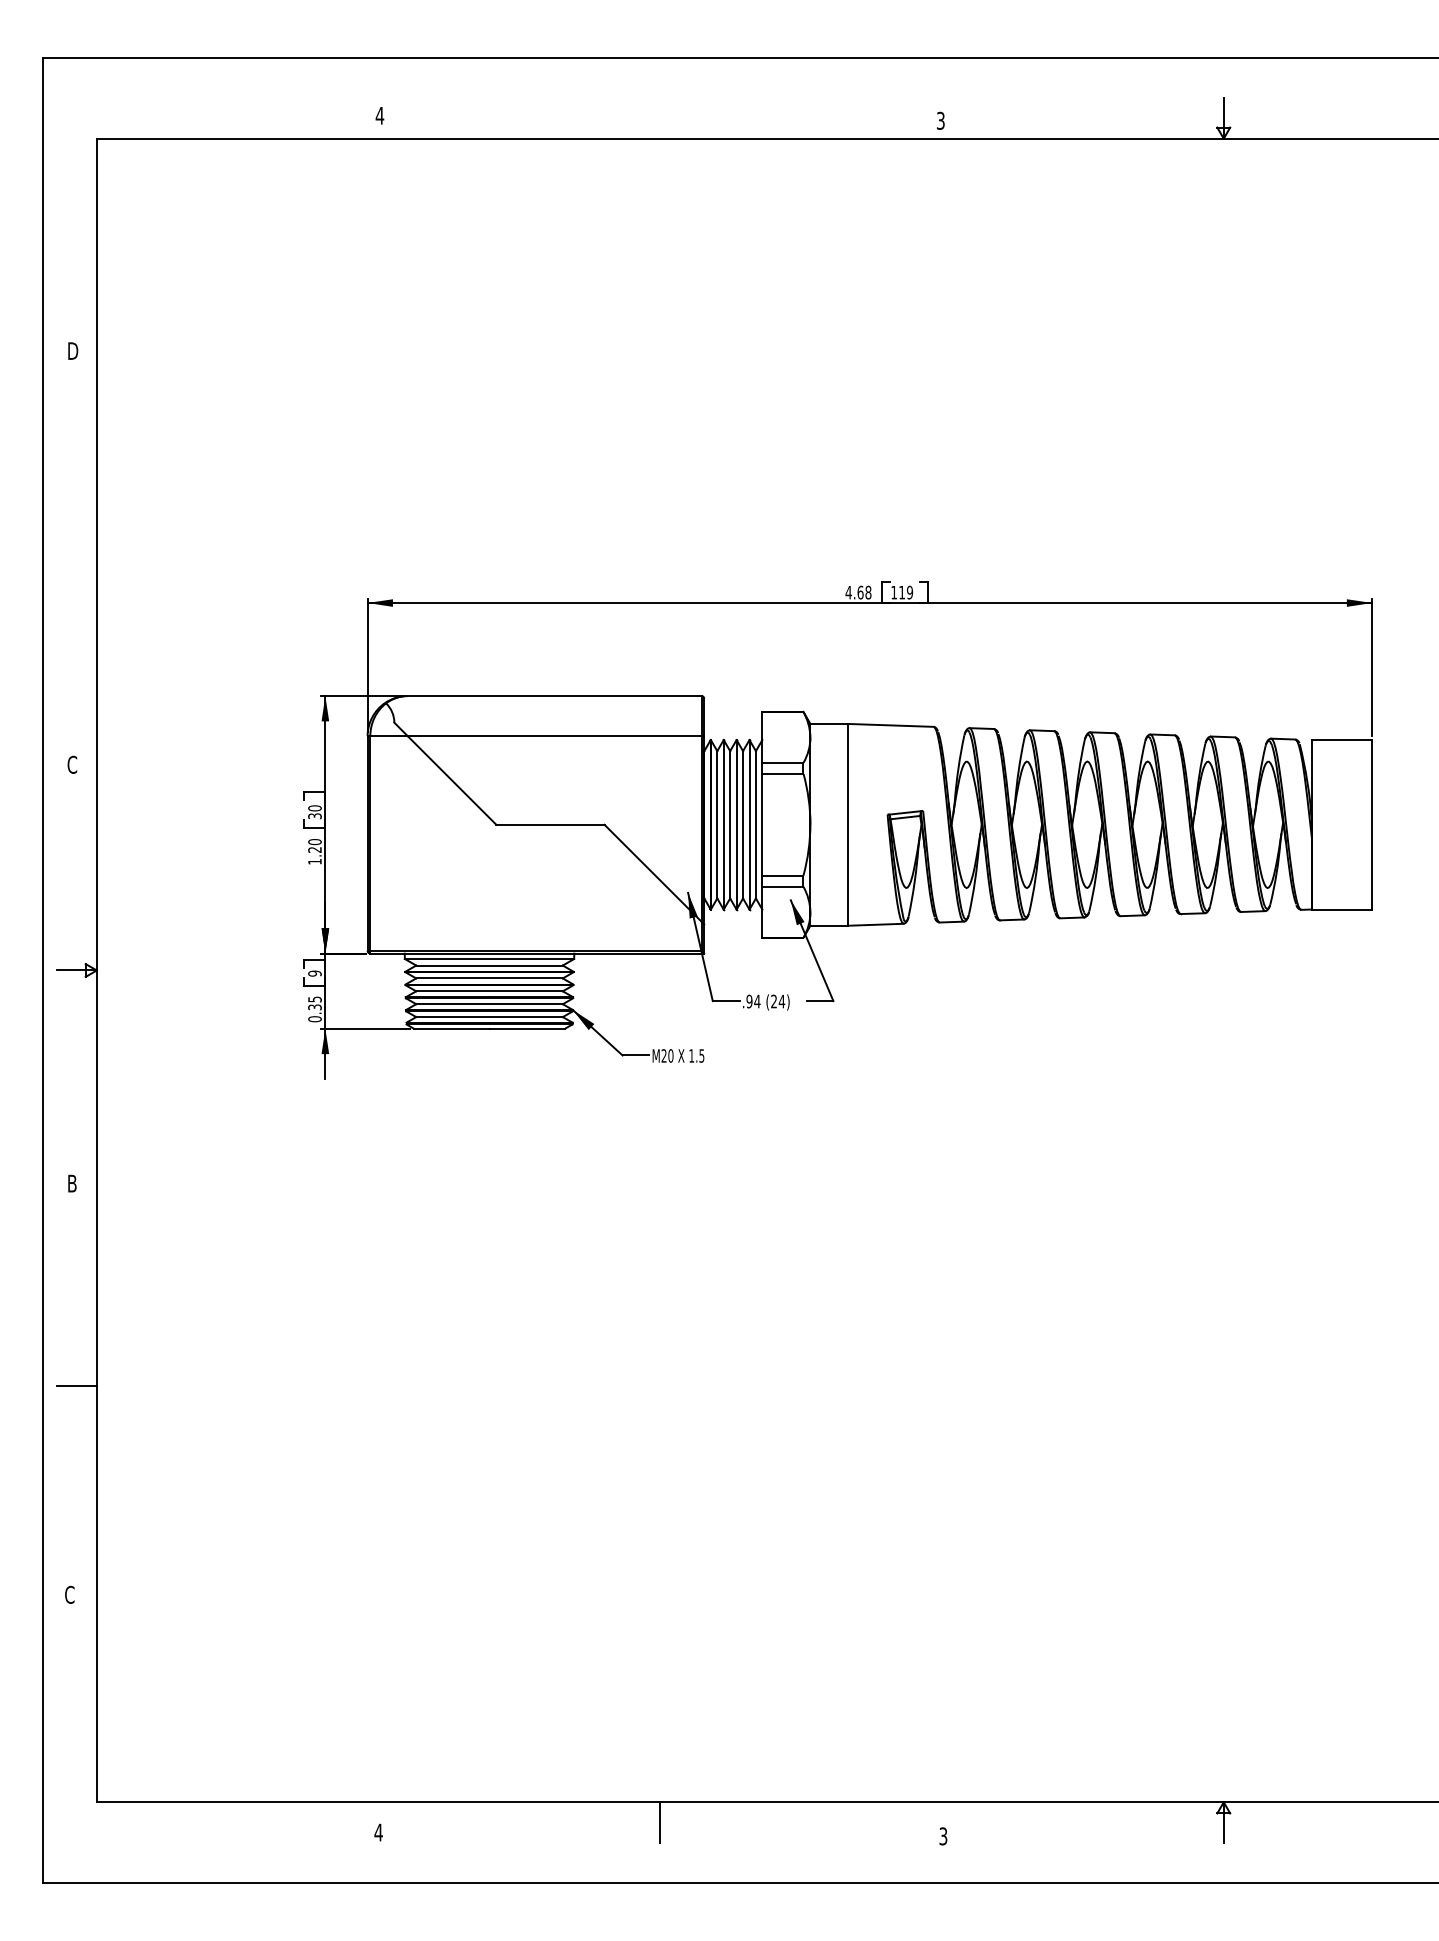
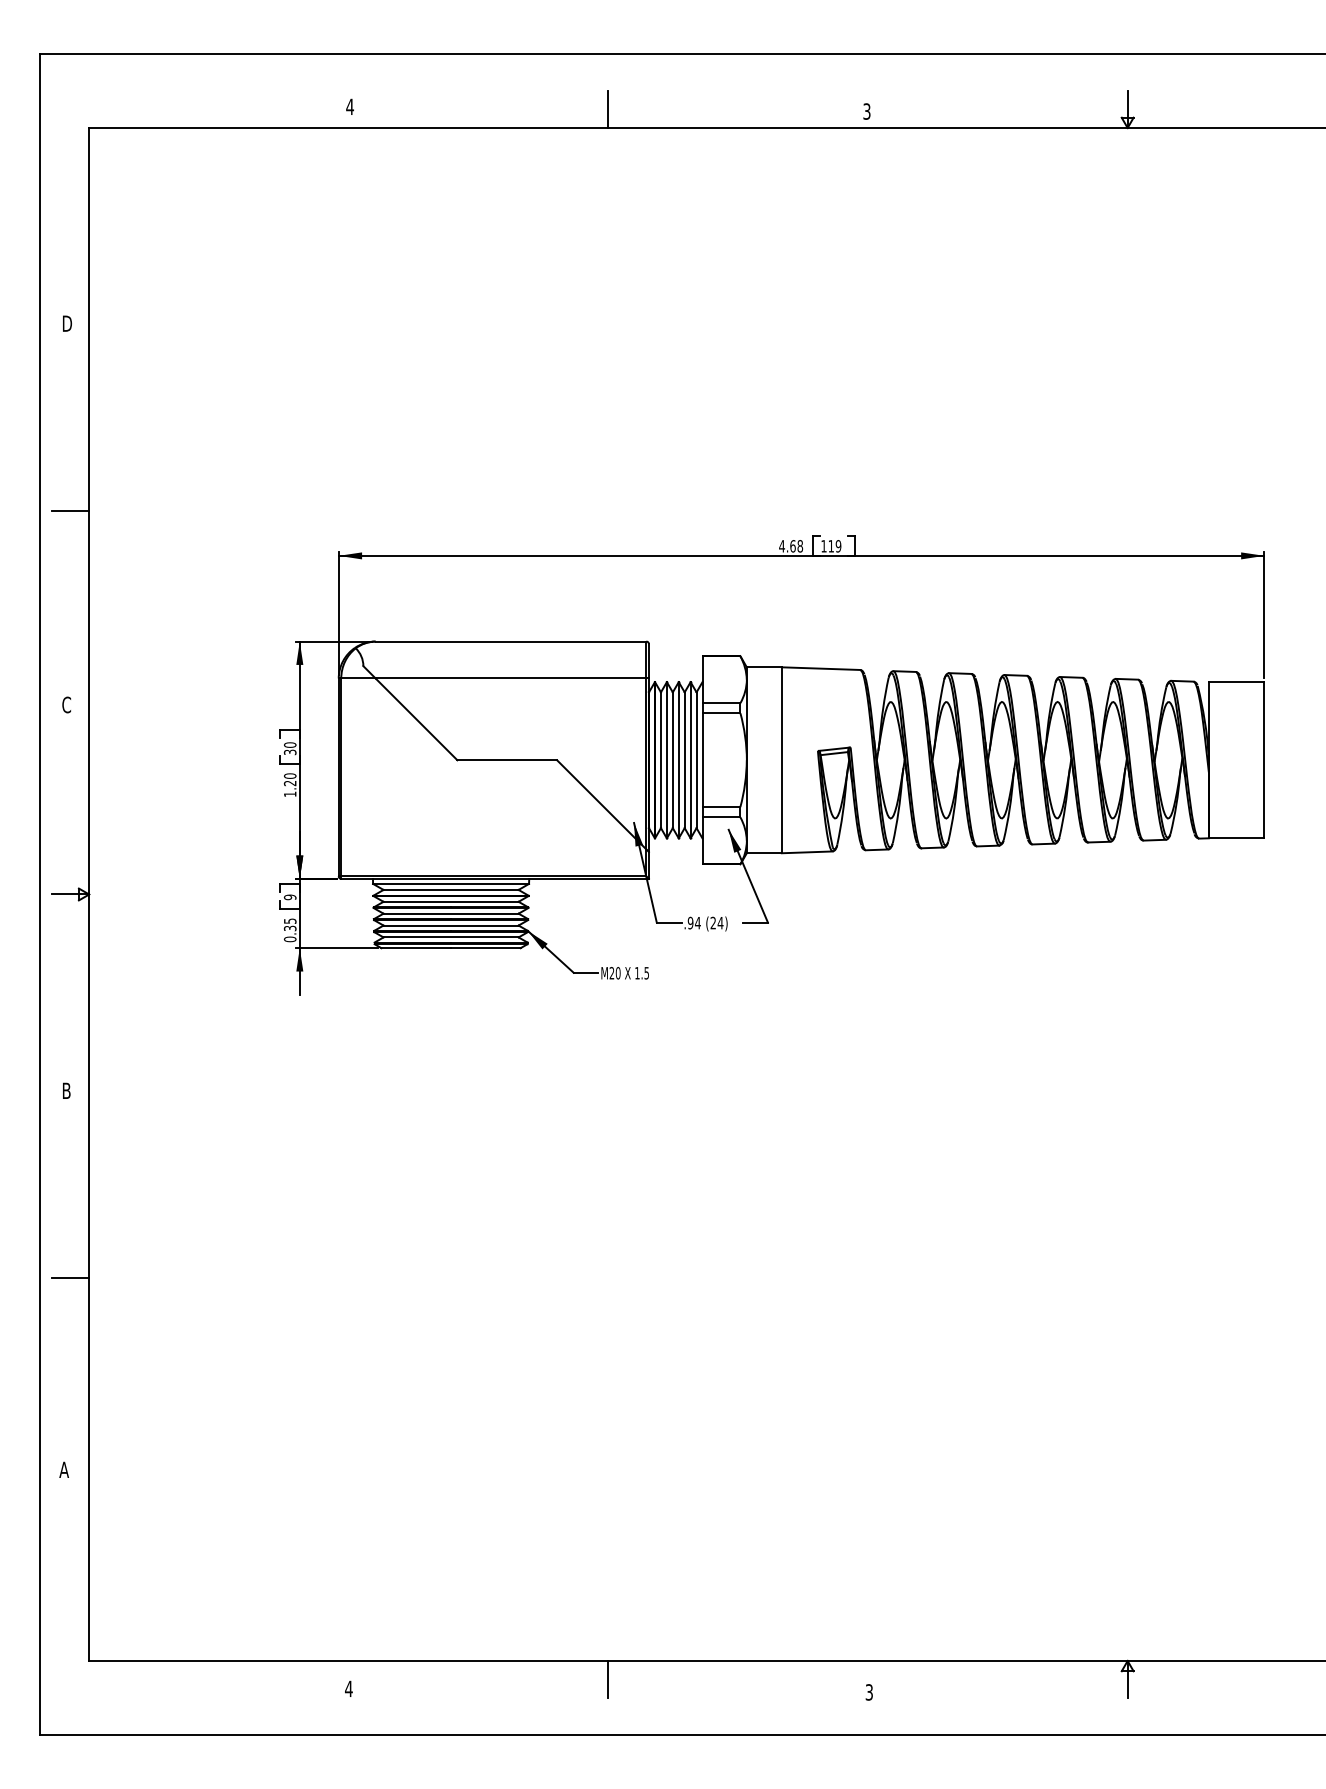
line: (660, 118) -> (608, 109), added
line: (76, 554) -> (70, 511), added
text: (69, 1594) -> (64, 1469), C -> A

